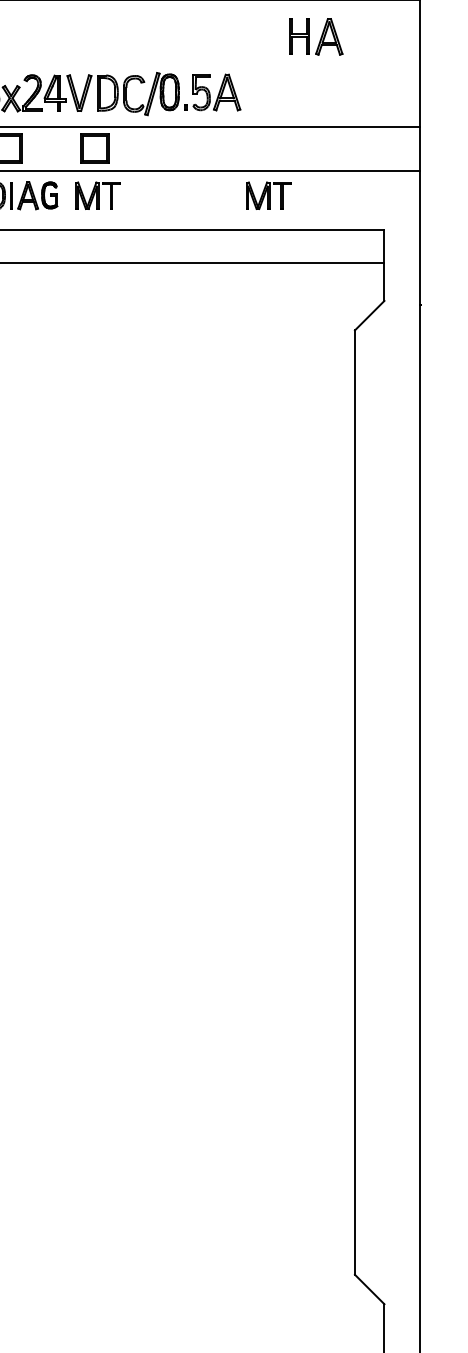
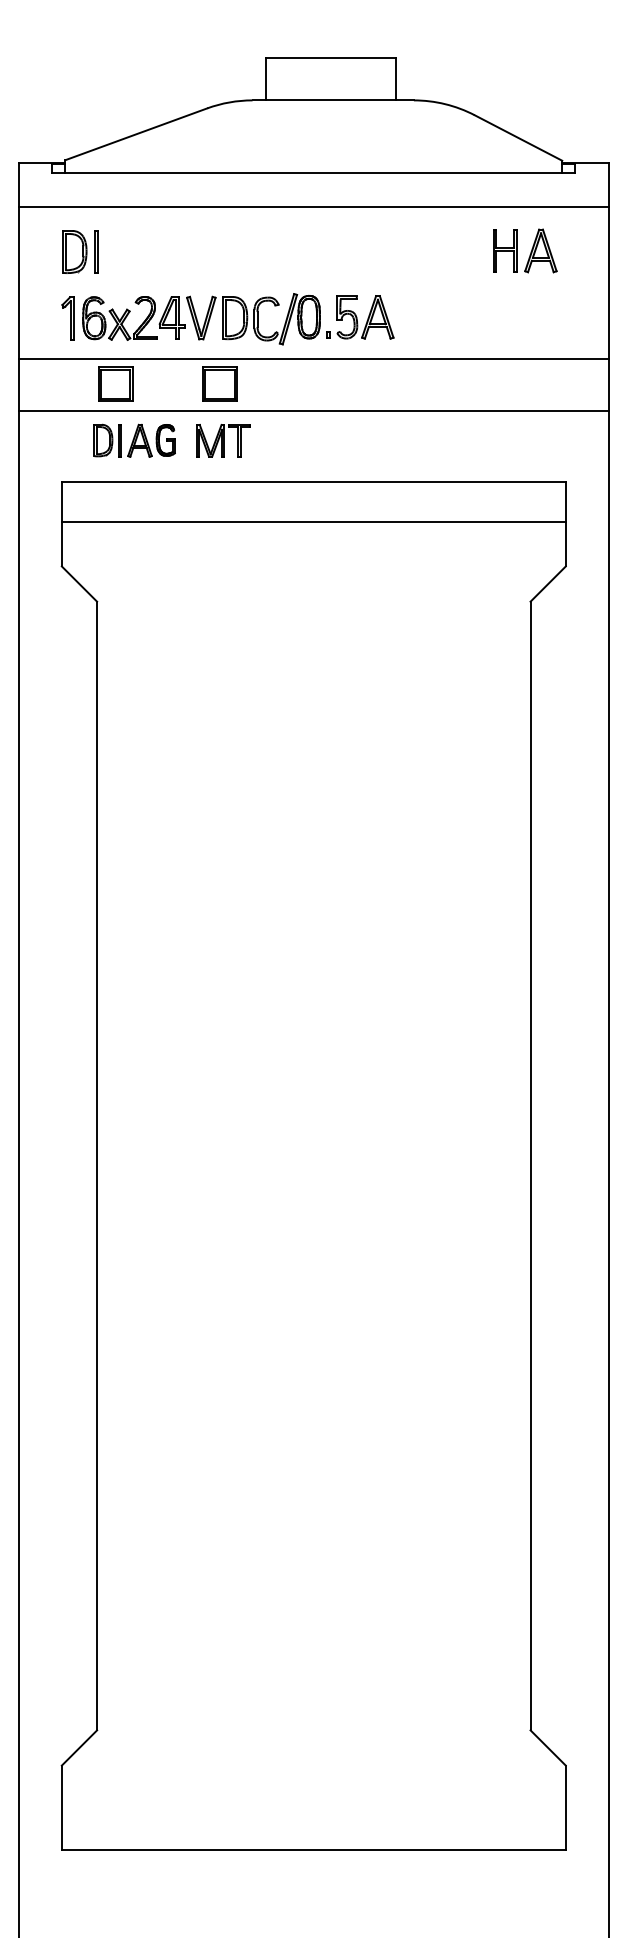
part: (316, 36) -> (525, 250), moved
part: (268, 195) -> (427, 440), removed

